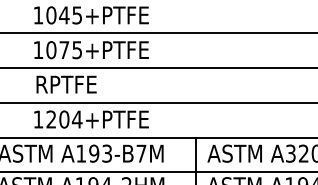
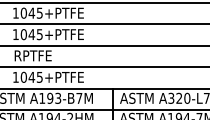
text: (63, 49) -> (31, 34), 1075+PTFE -> 1045+PTFE
text: (63, 118) -> (31, 76), 1204+PTFE -> 1045+PTFE

